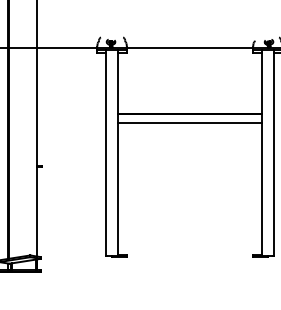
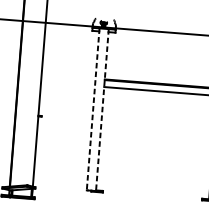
line: (106, 153) -> (93, 110), solid -> dashed
line: (117, 153) -> (101, 110), solid -> dashed

